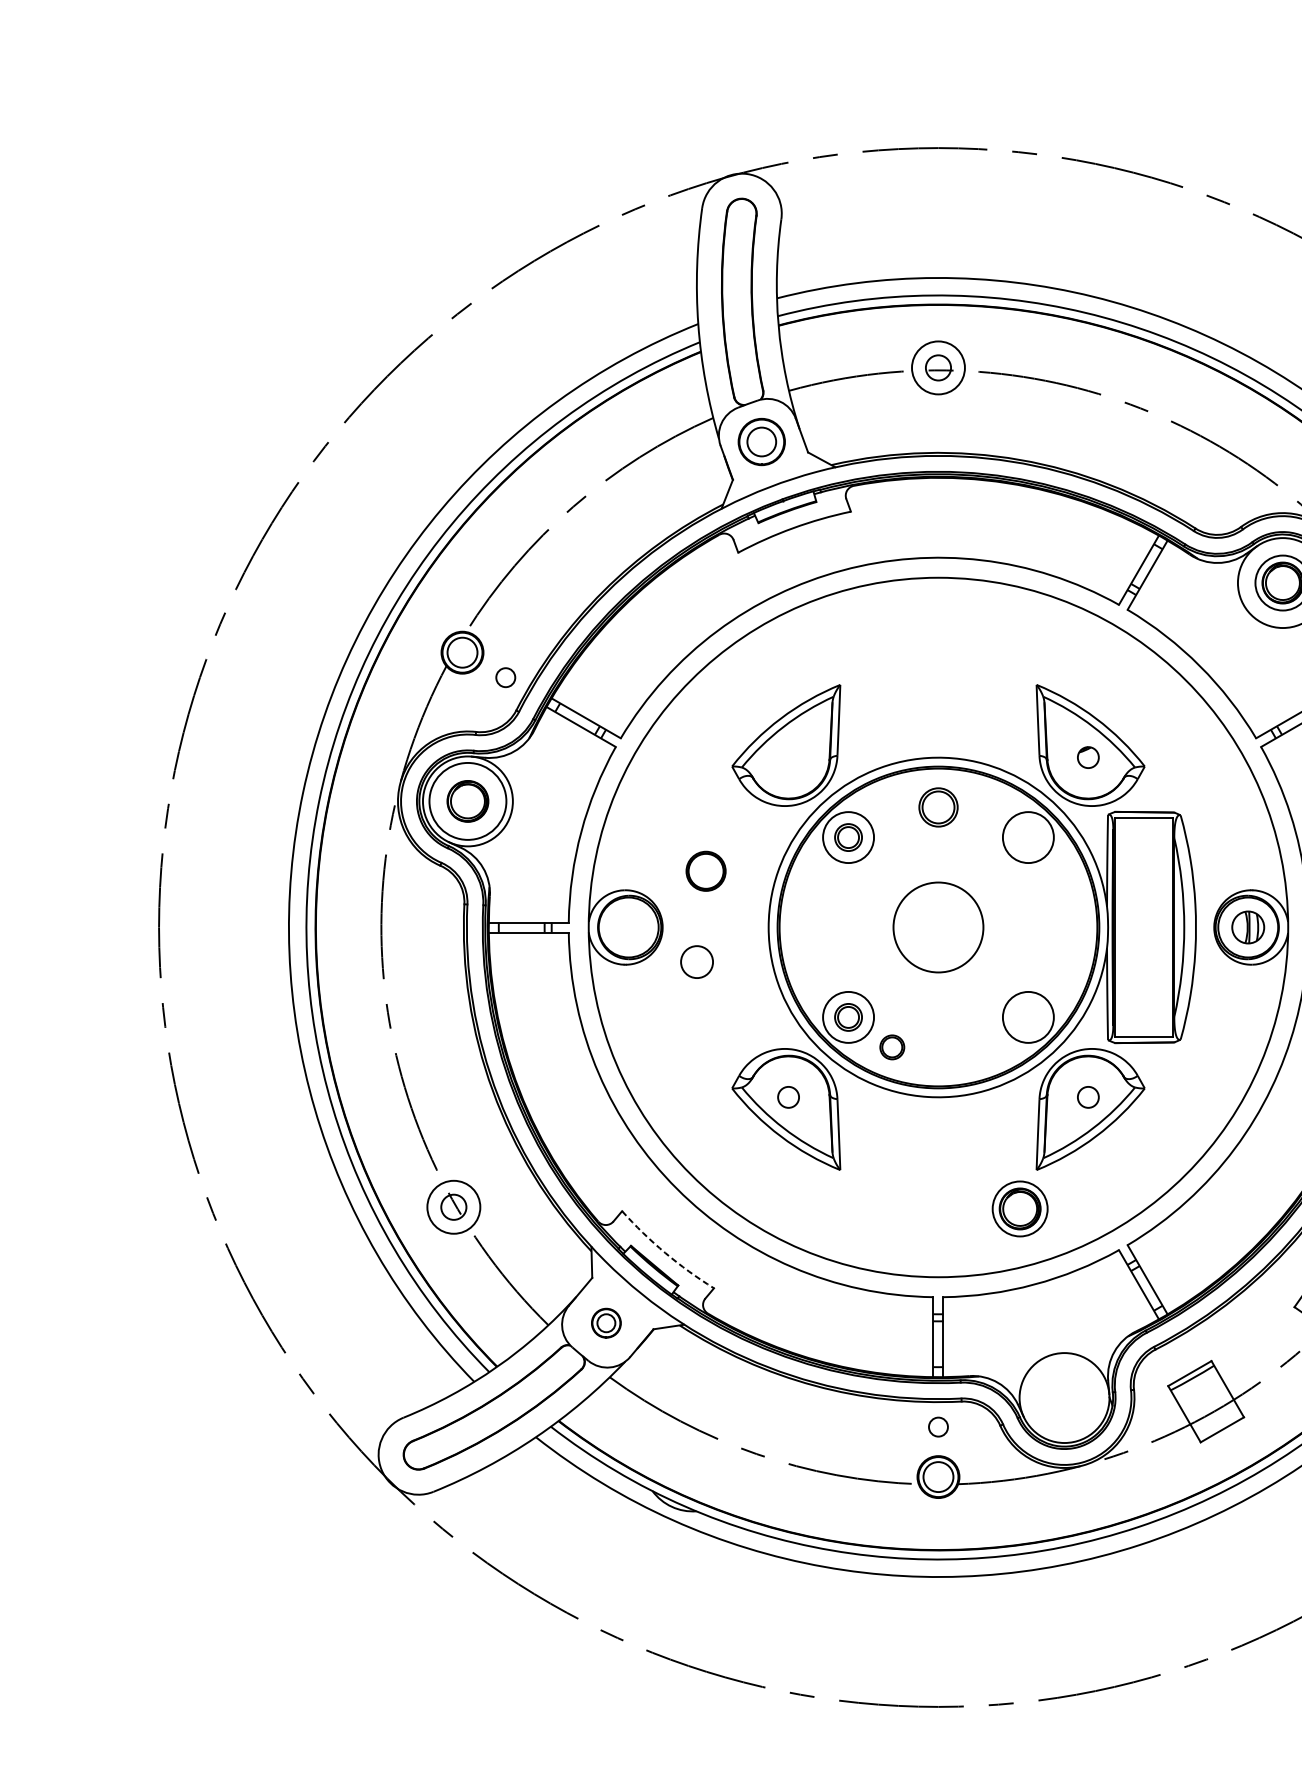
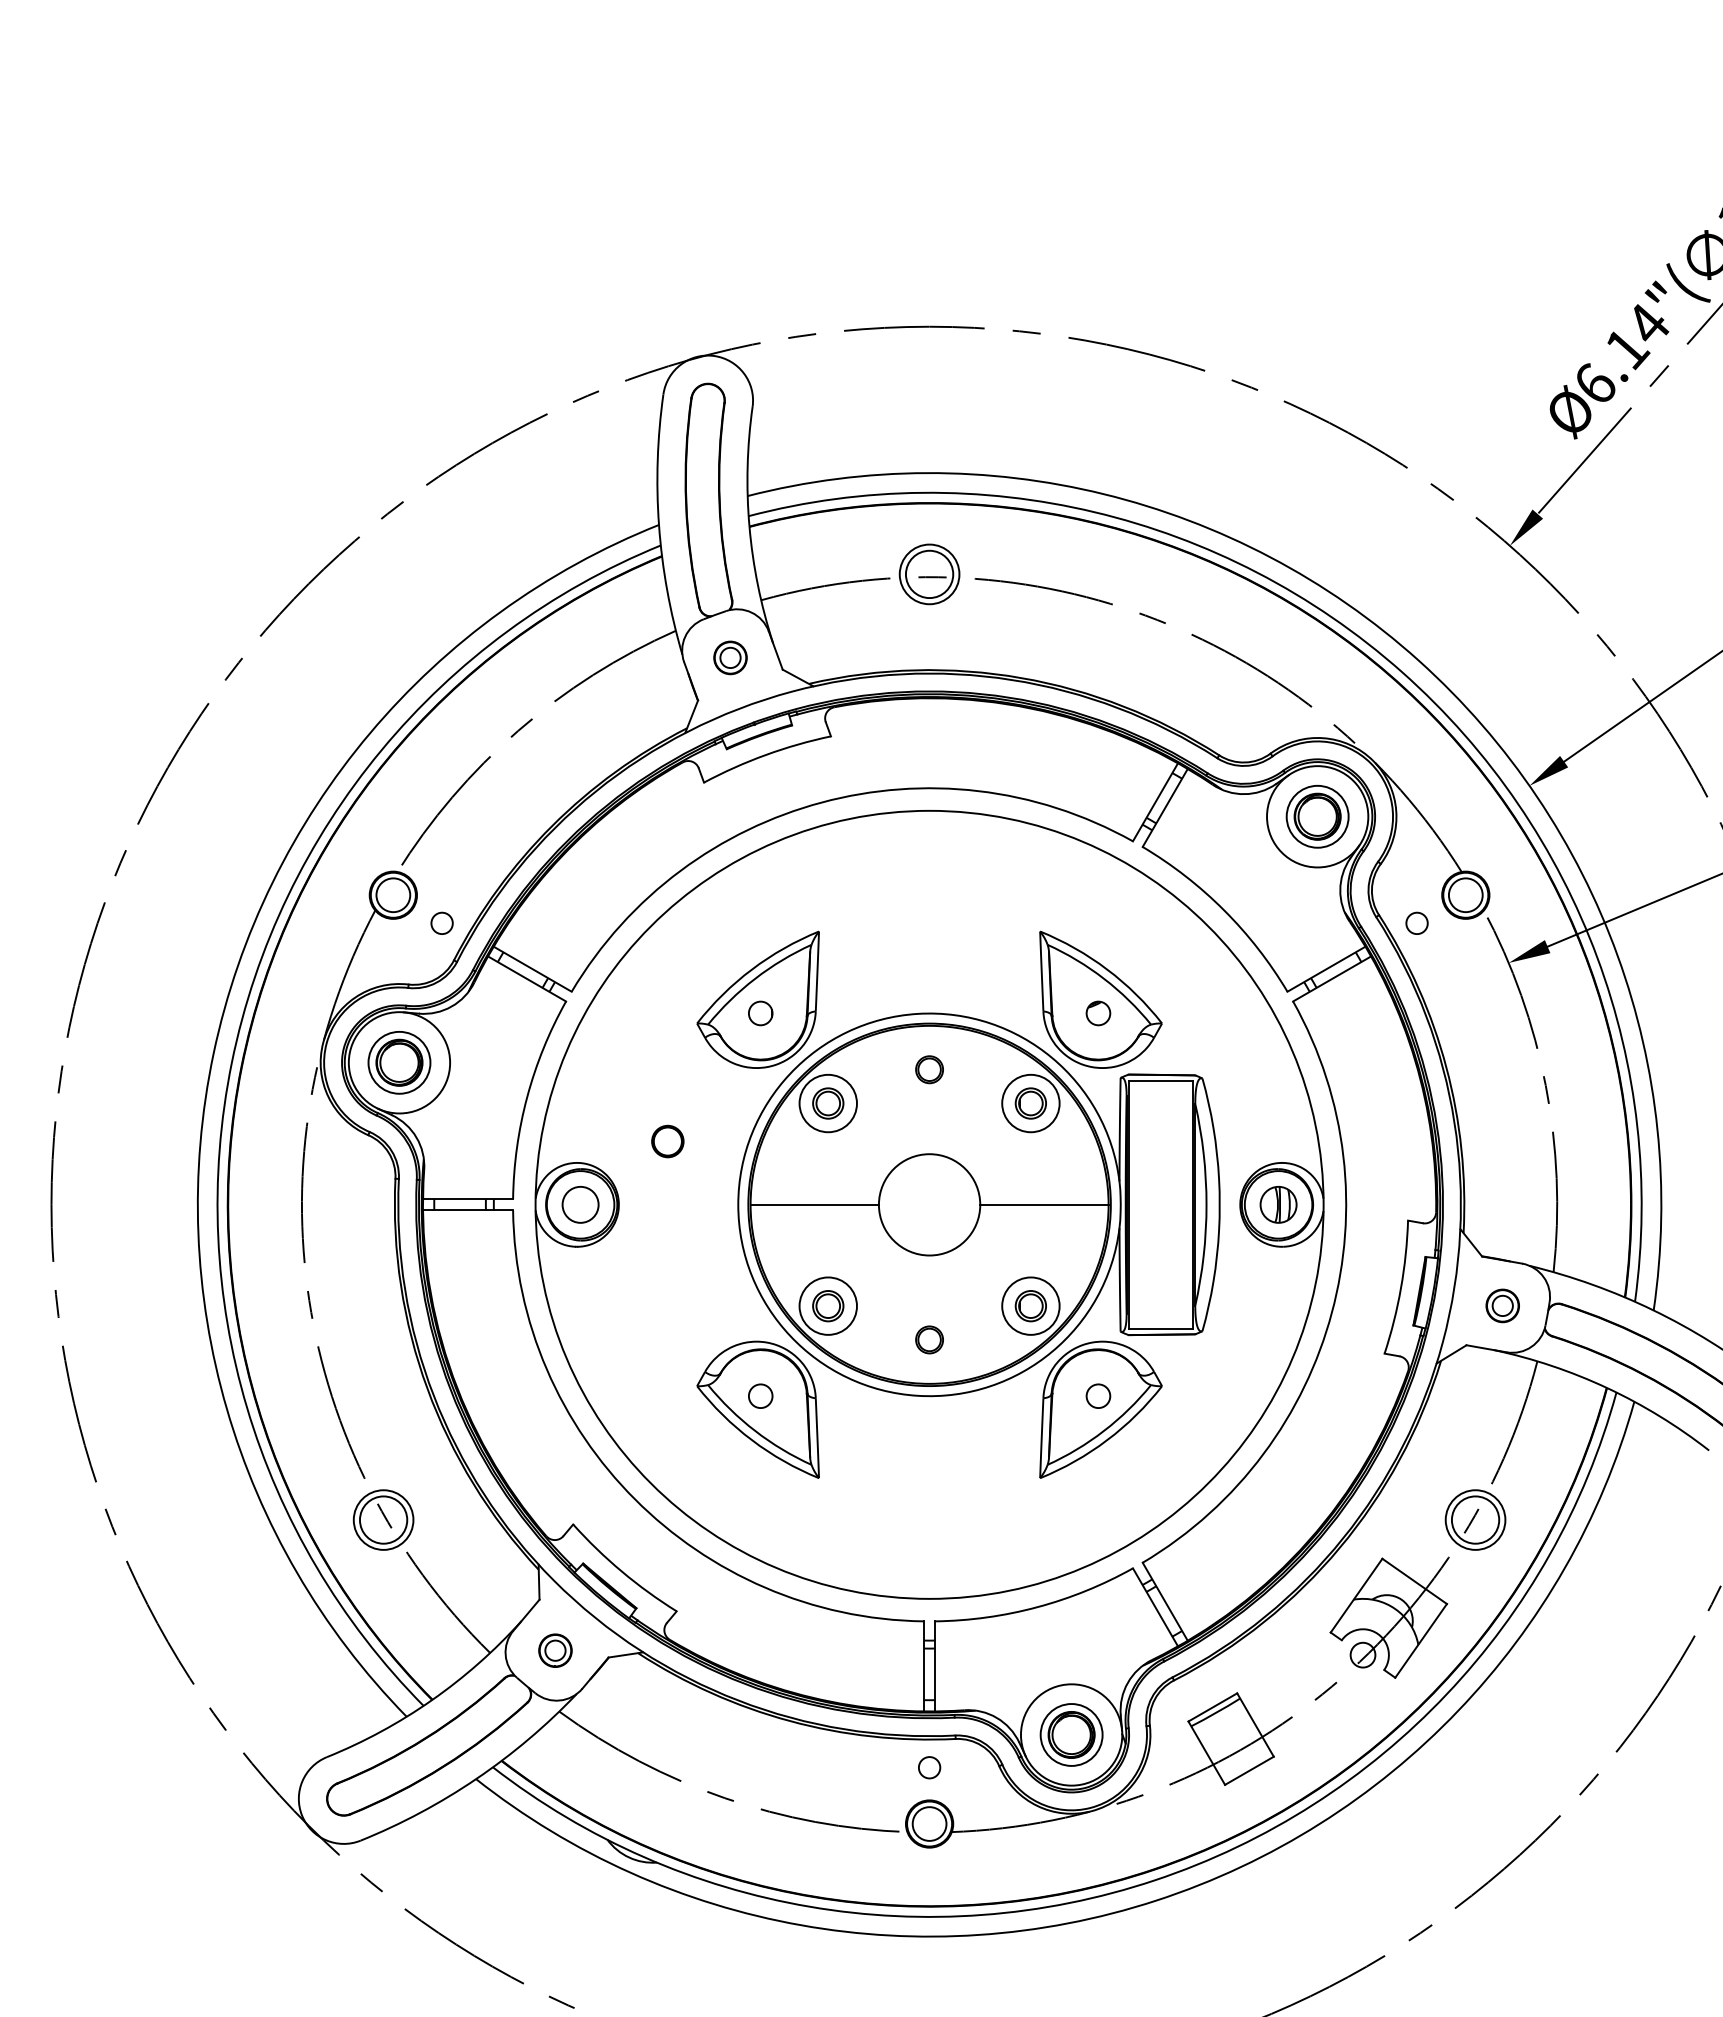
circle: (938, 367) -> (929, 574), size x1.67
part: (761, 441) -> (730, 657), size x0.62
part: (788, 757) -> (760, 1013), added
circle: (467, 801) -> (399, 1062), size x0.71
part: (938, 807) -> (929, 1069), size x0.62
part: (1028, 837) -> (1030, 1103), added
part: (705, 871) -> (667, 1141), size x0.71
line: (836, 927) -> (814, 1204), added
line: (1040, 927) -> (1044, 1204), added
circle: (696, 961) -> (580, 1204), moved
part: (1028, 1017) -> (1030, 1306), added
part: (892, 1047) -> (929, 1339), moved
circle: (453, 1206) -> (383, 1519), size x1.67
part: (1020, 1208) -> (1071, 1734), moved
arc: (665, 1252) -> (621, 1571), dashed -> solid

